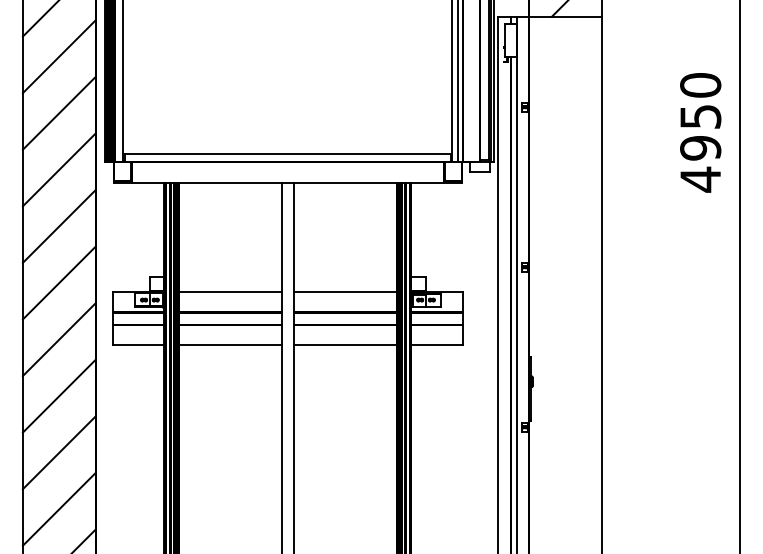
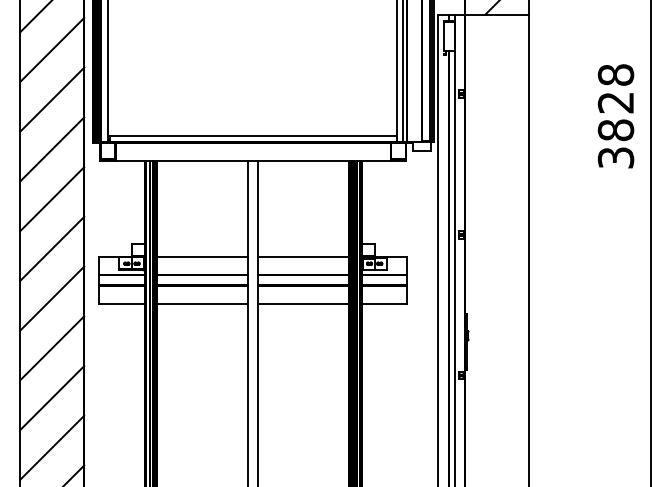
text: (700, 132) -> (615, 116), 4950 -> 3828

